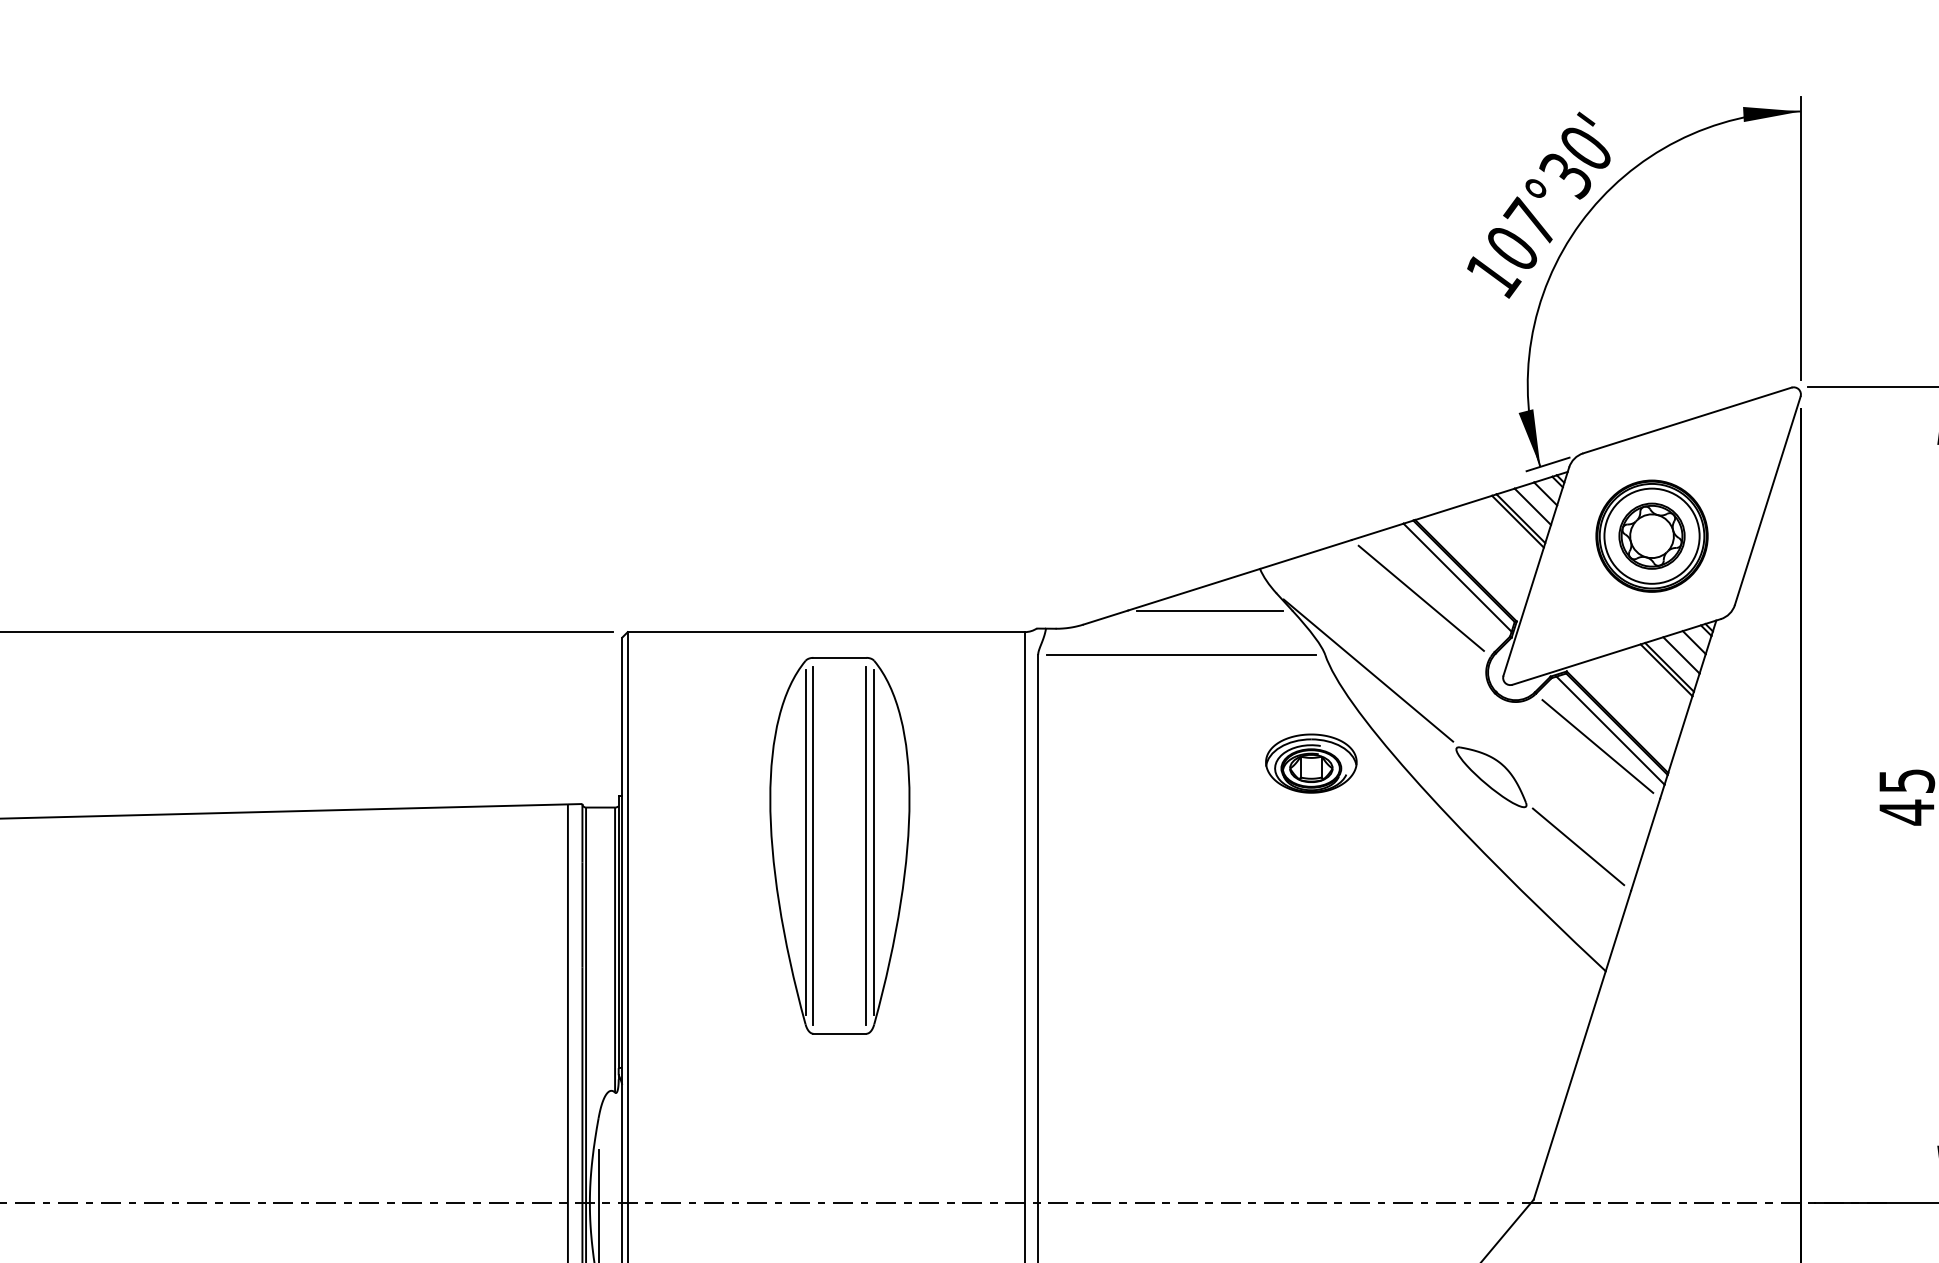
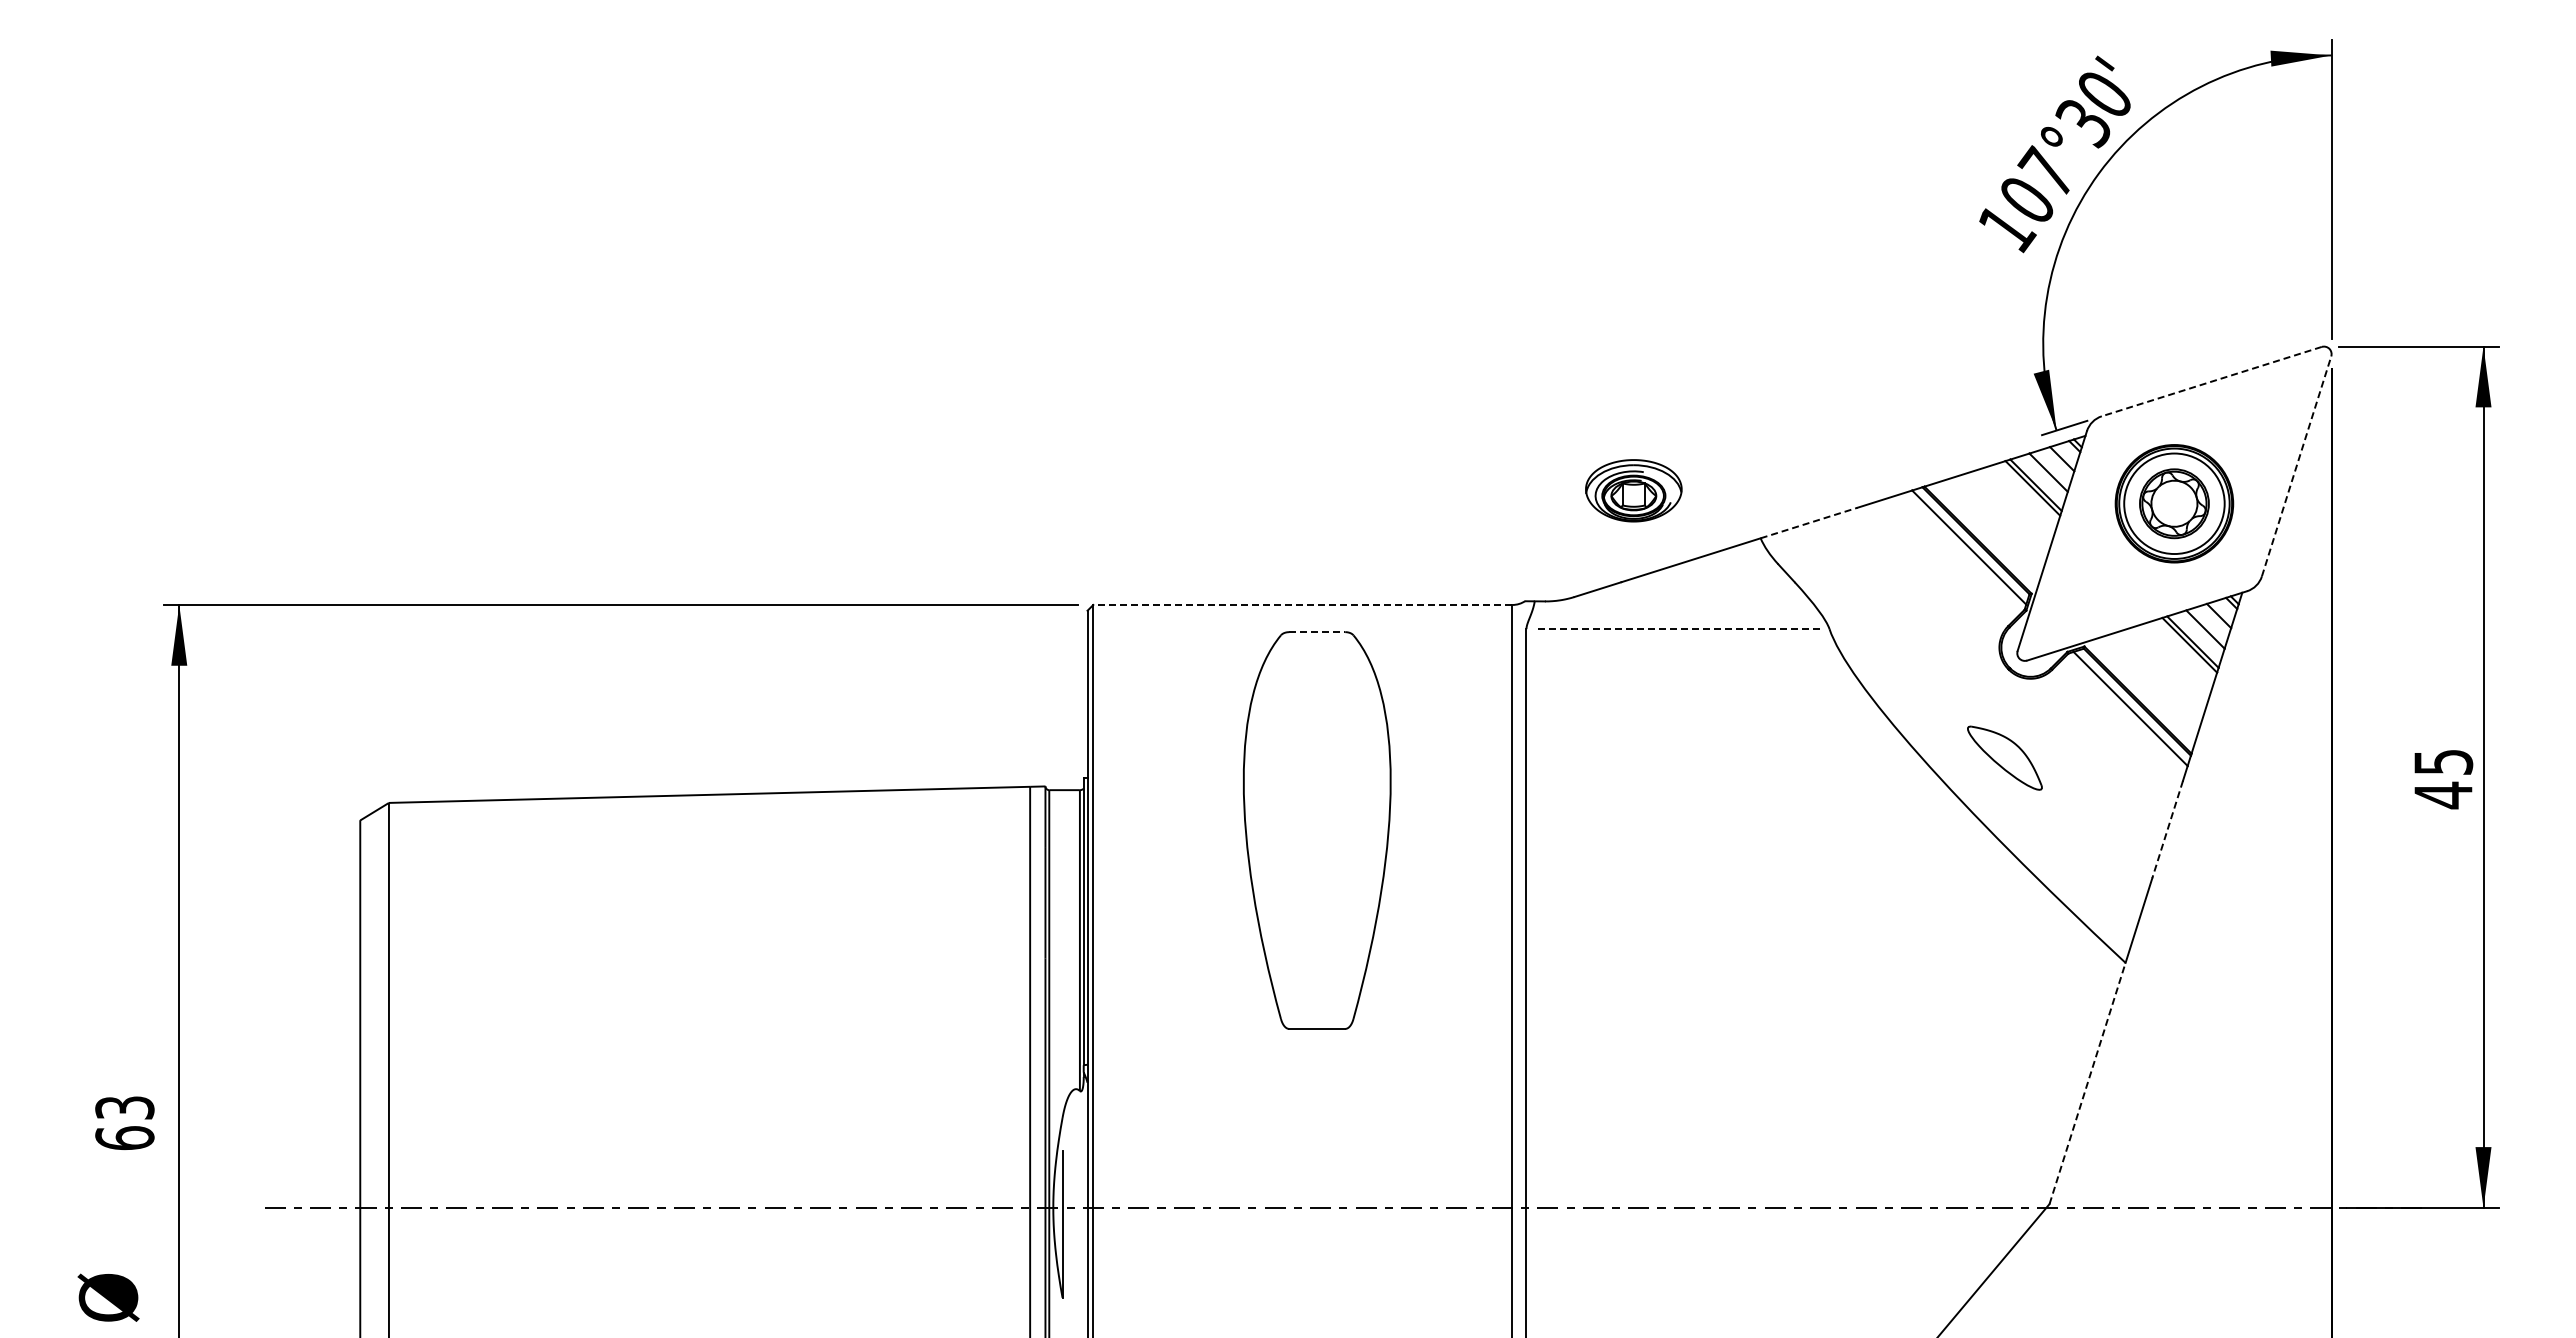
line: (1687, 420) -> (2211, 381), solid -> dashed
line: (1767, 499) -> (2296, 465), solid -> dashed
line: (1306, 554) -> (1809, 523), solid -> dashed
line: (1420, 597) -> (1930, 568), removed
line: (1210, 610) -> (1708, 582), removed
line: (825, 631) -> (1302, 604), solid -> dashed
line: (1182, 655) -> (1678, 629), solid -> dashed
line: (840, 658) -> (1317, 632), solid -> dashed
line: (1367, 670) -> (1874, 645), removed
line: (1597, 746) -> (2116, 725), removed
part: (1311, 763) -> (1633, 490), moved
line: (805, 841) -> (1280, 826), removed
line: (874, 841) -> (1353, 826), removed
line: (813, 845) -> (1289, 830), removed
line: (866, 845) -> (1345, 830), removed
line: (1645, 845) -> (2167, 830), solid -> dashed
line: (1578, 846) -> (2096, 831), removed
line: (1569, 1085) -> (2087, 1083), solid -> dashed

